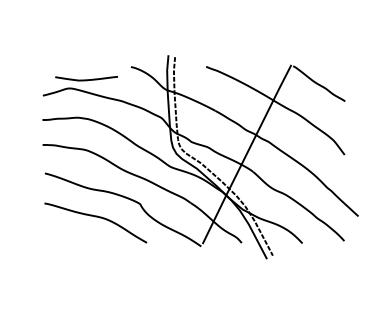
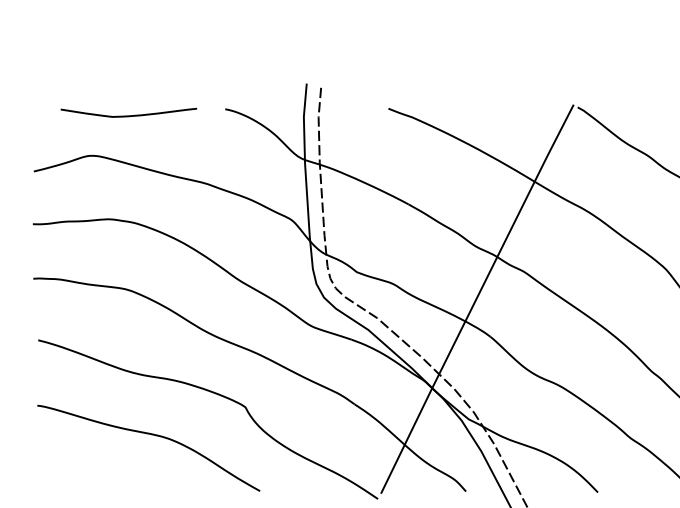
curve: (86, 79) -> (128, 114), moved

